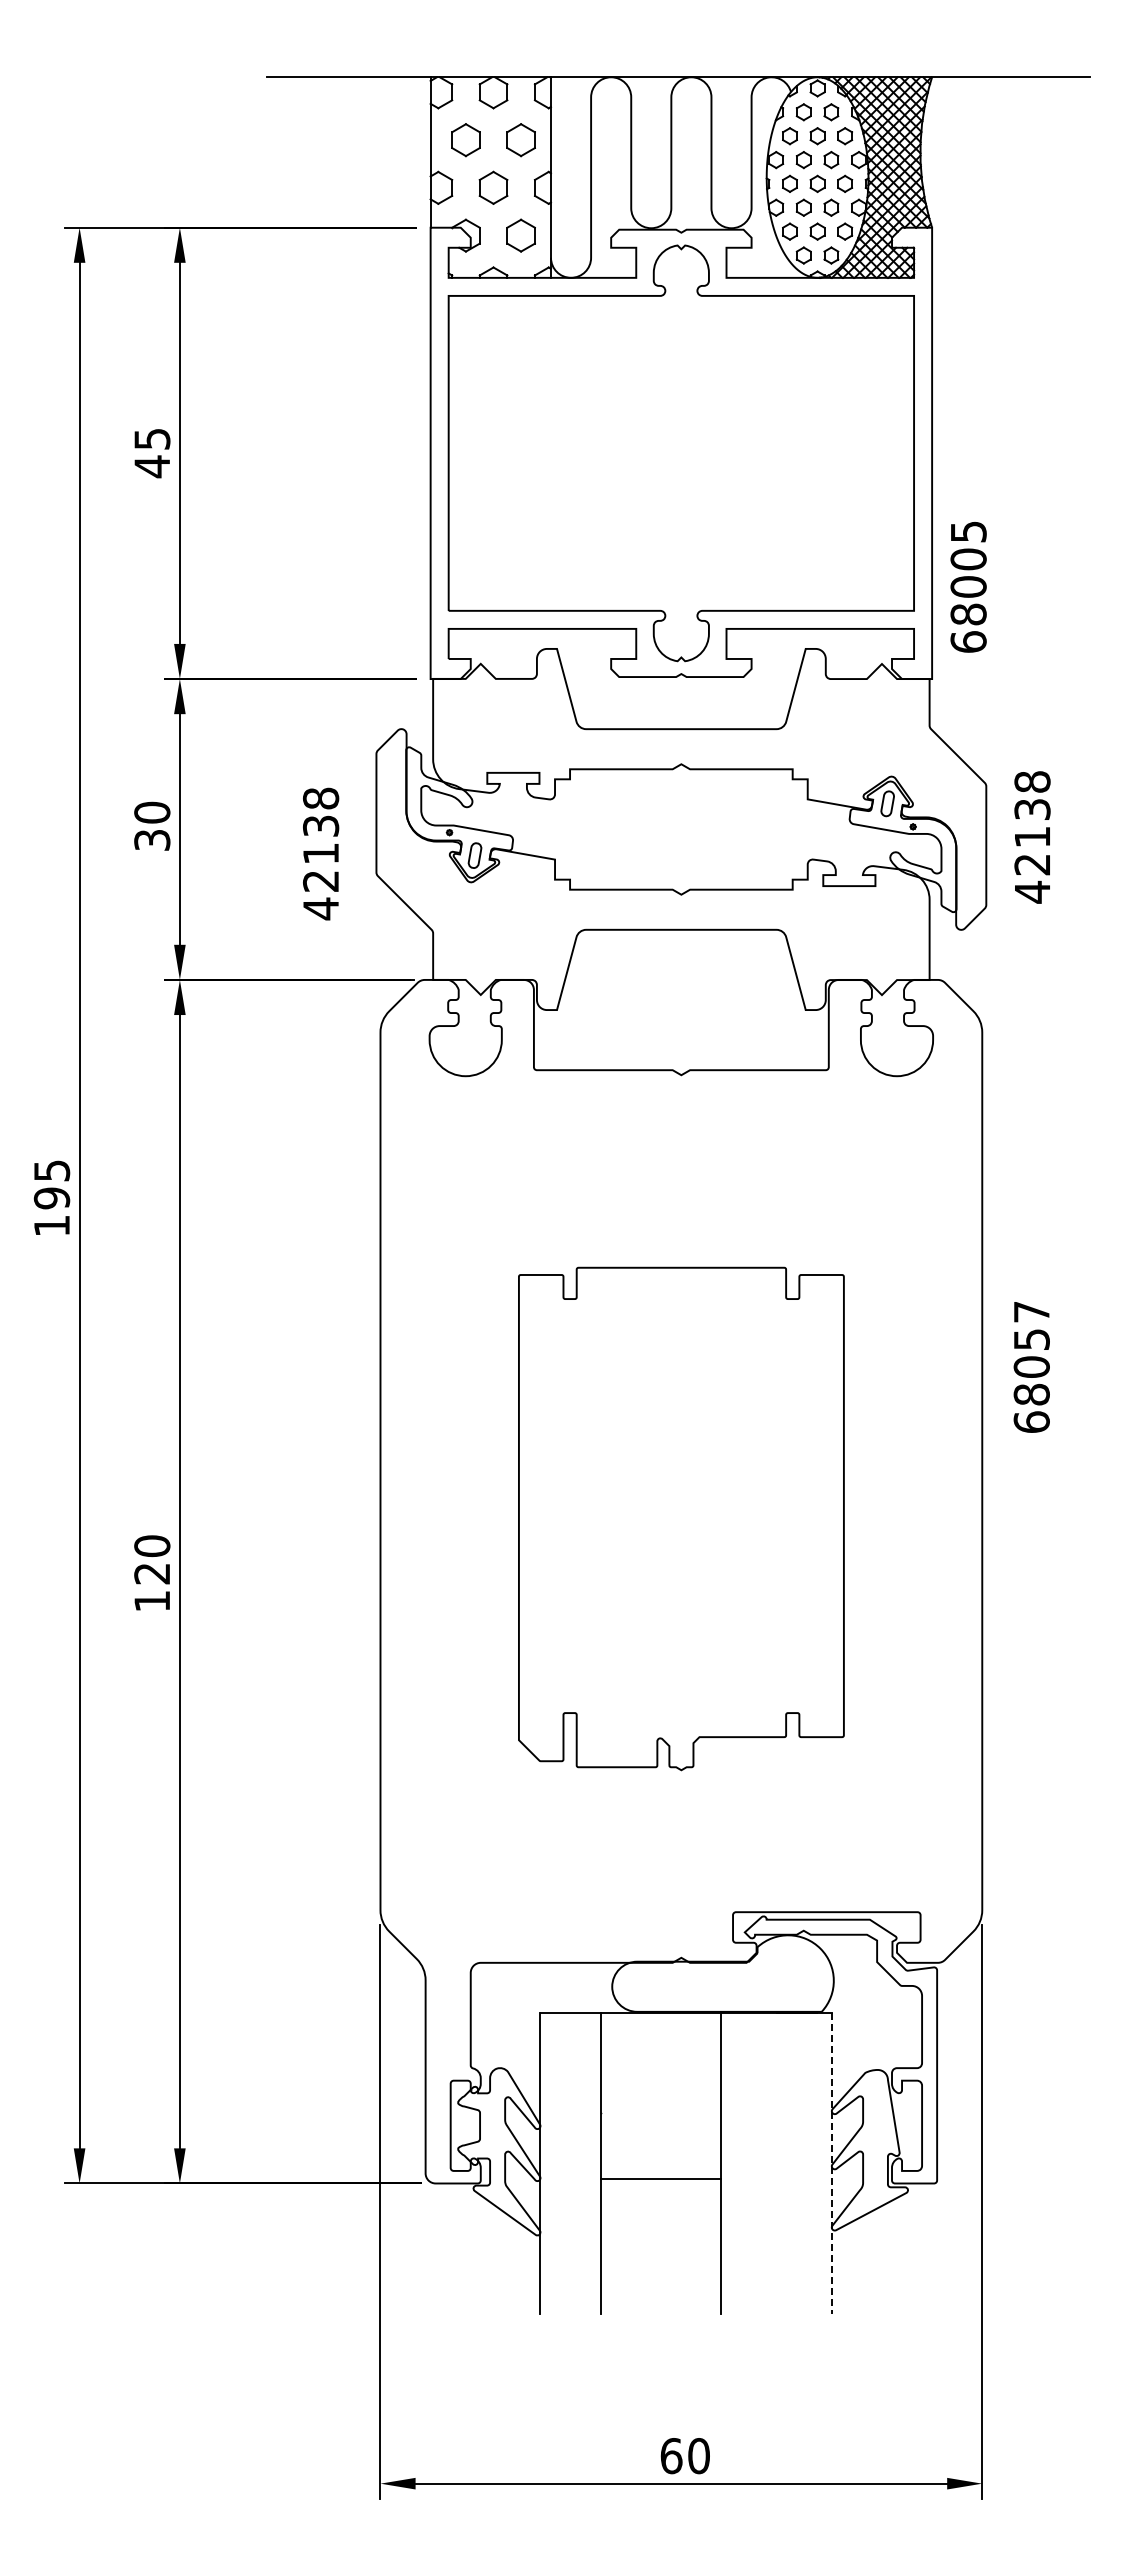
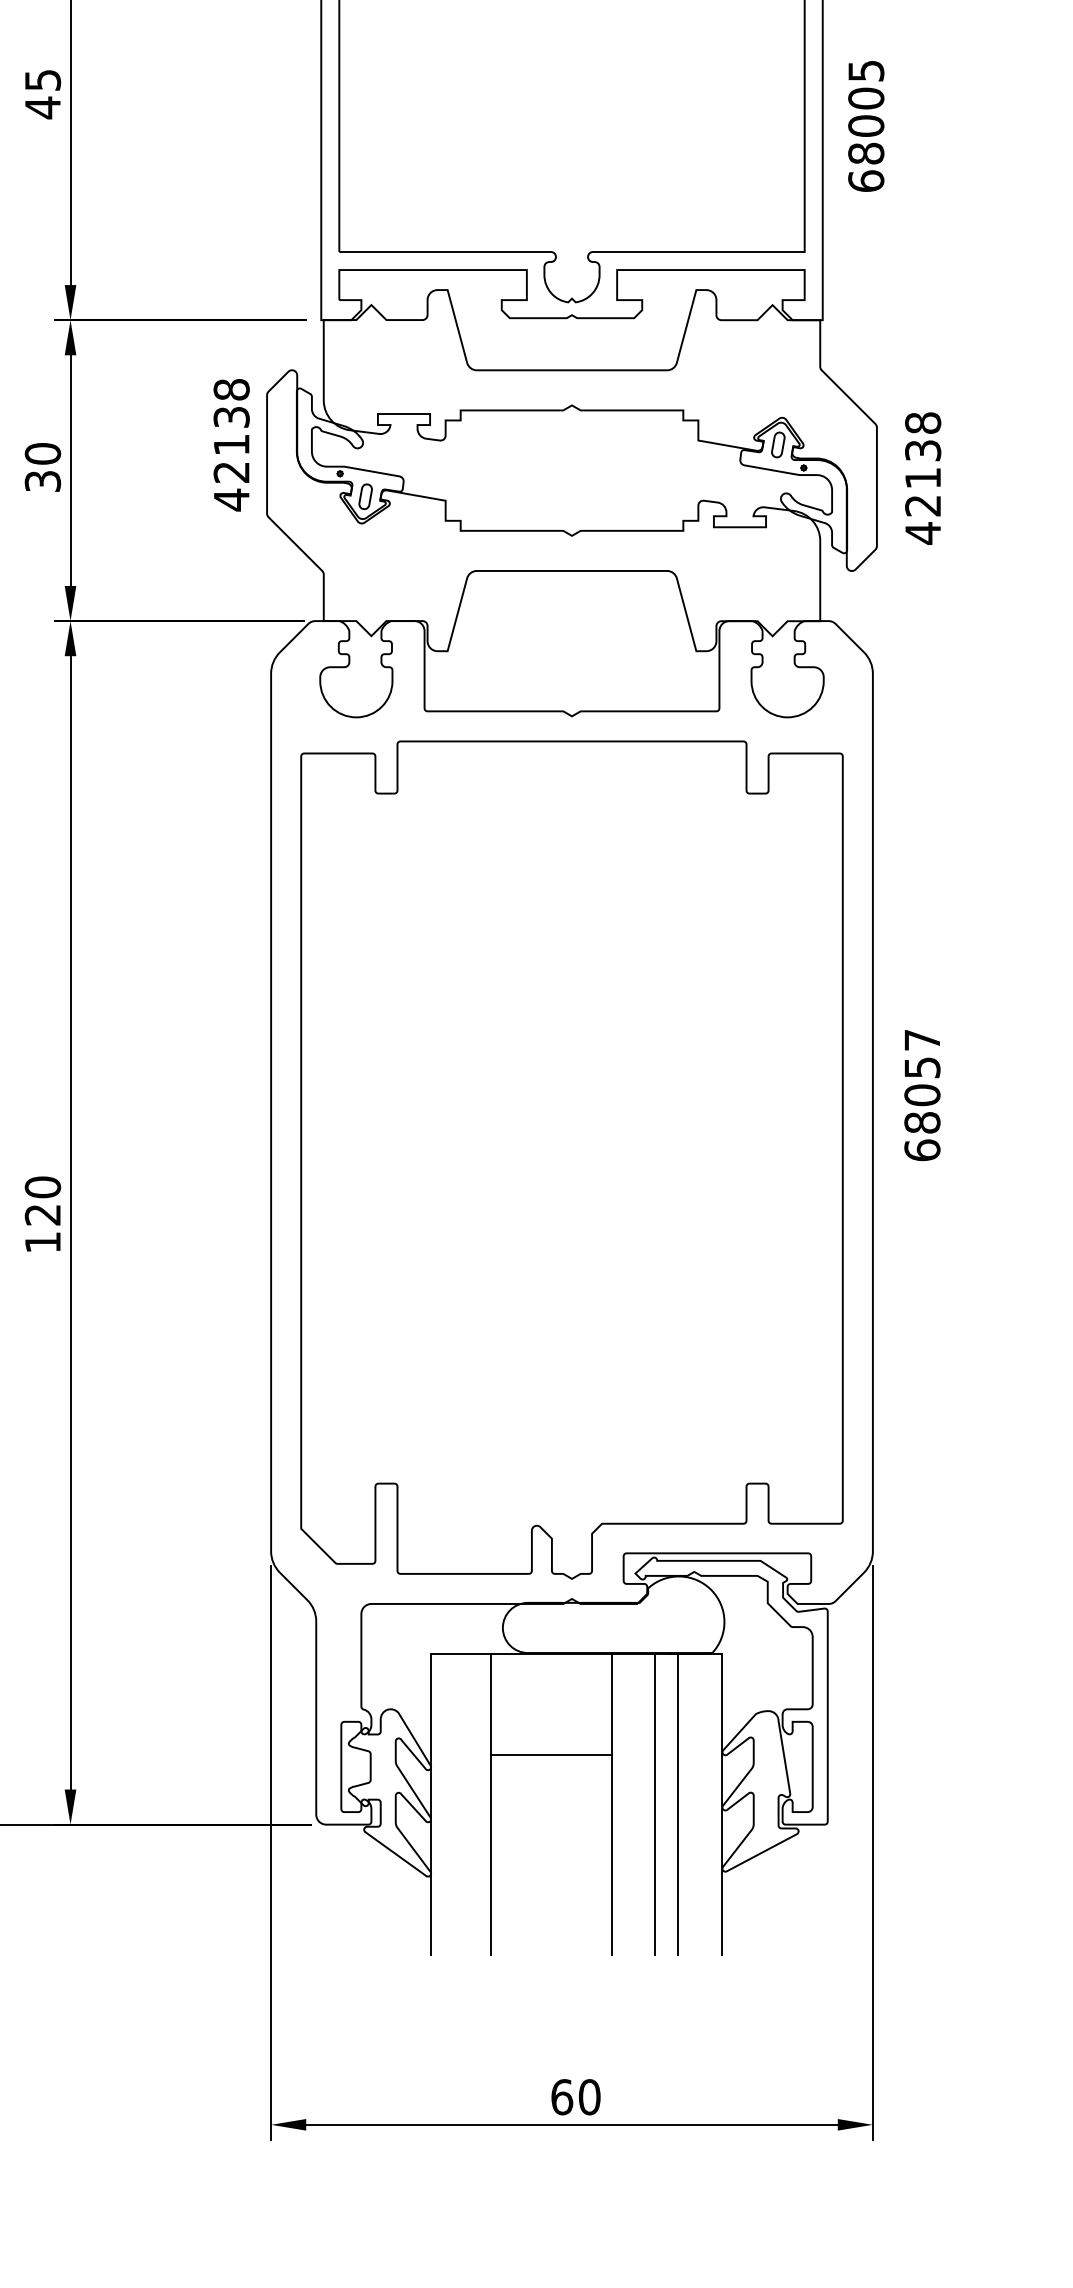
text: (968, 587) -> (866, 126), moved
text: (321, 853) -> (232, 444), moved
text: (1031, 1367) -> (922, 1095), moved
part: (681, 1518) -> (572, 1159), size x1.67
line: (764, 2163) -> (655, 1804), added
line: (787, 2163) -> (678, 1804), added
line: (831, 2164) -> (722, 1805), dashed -> solid
line: (660, 2179) -> (551, 1754), moved

